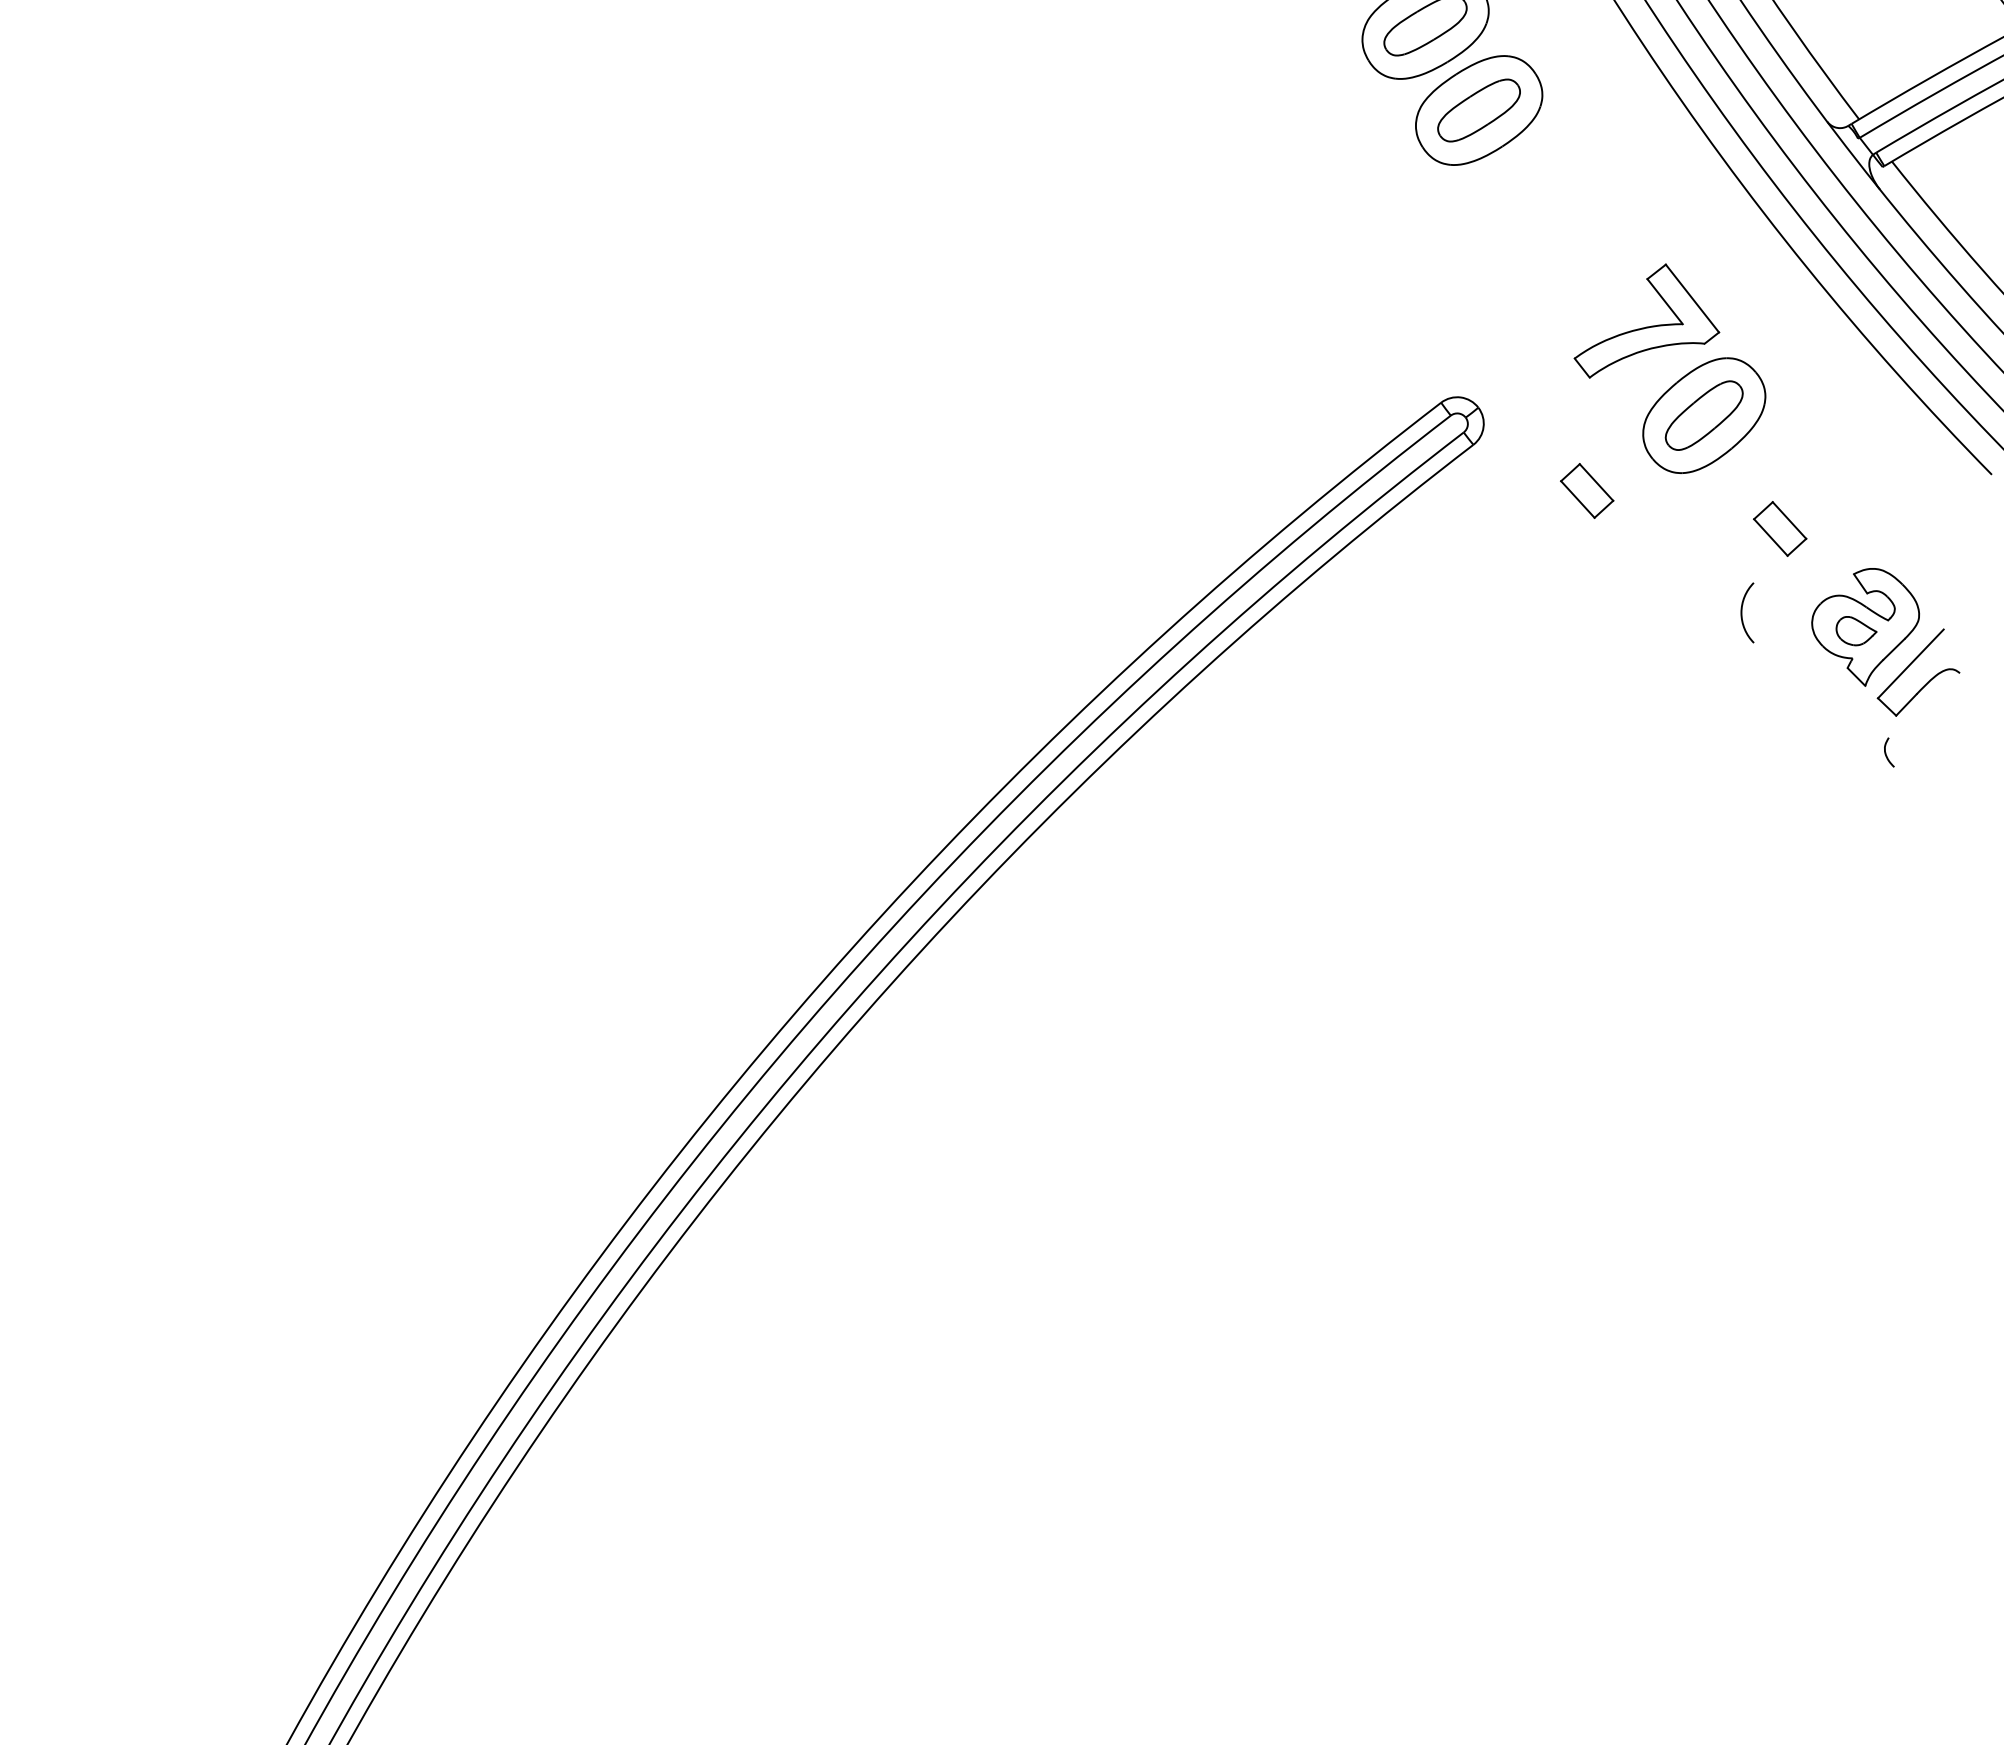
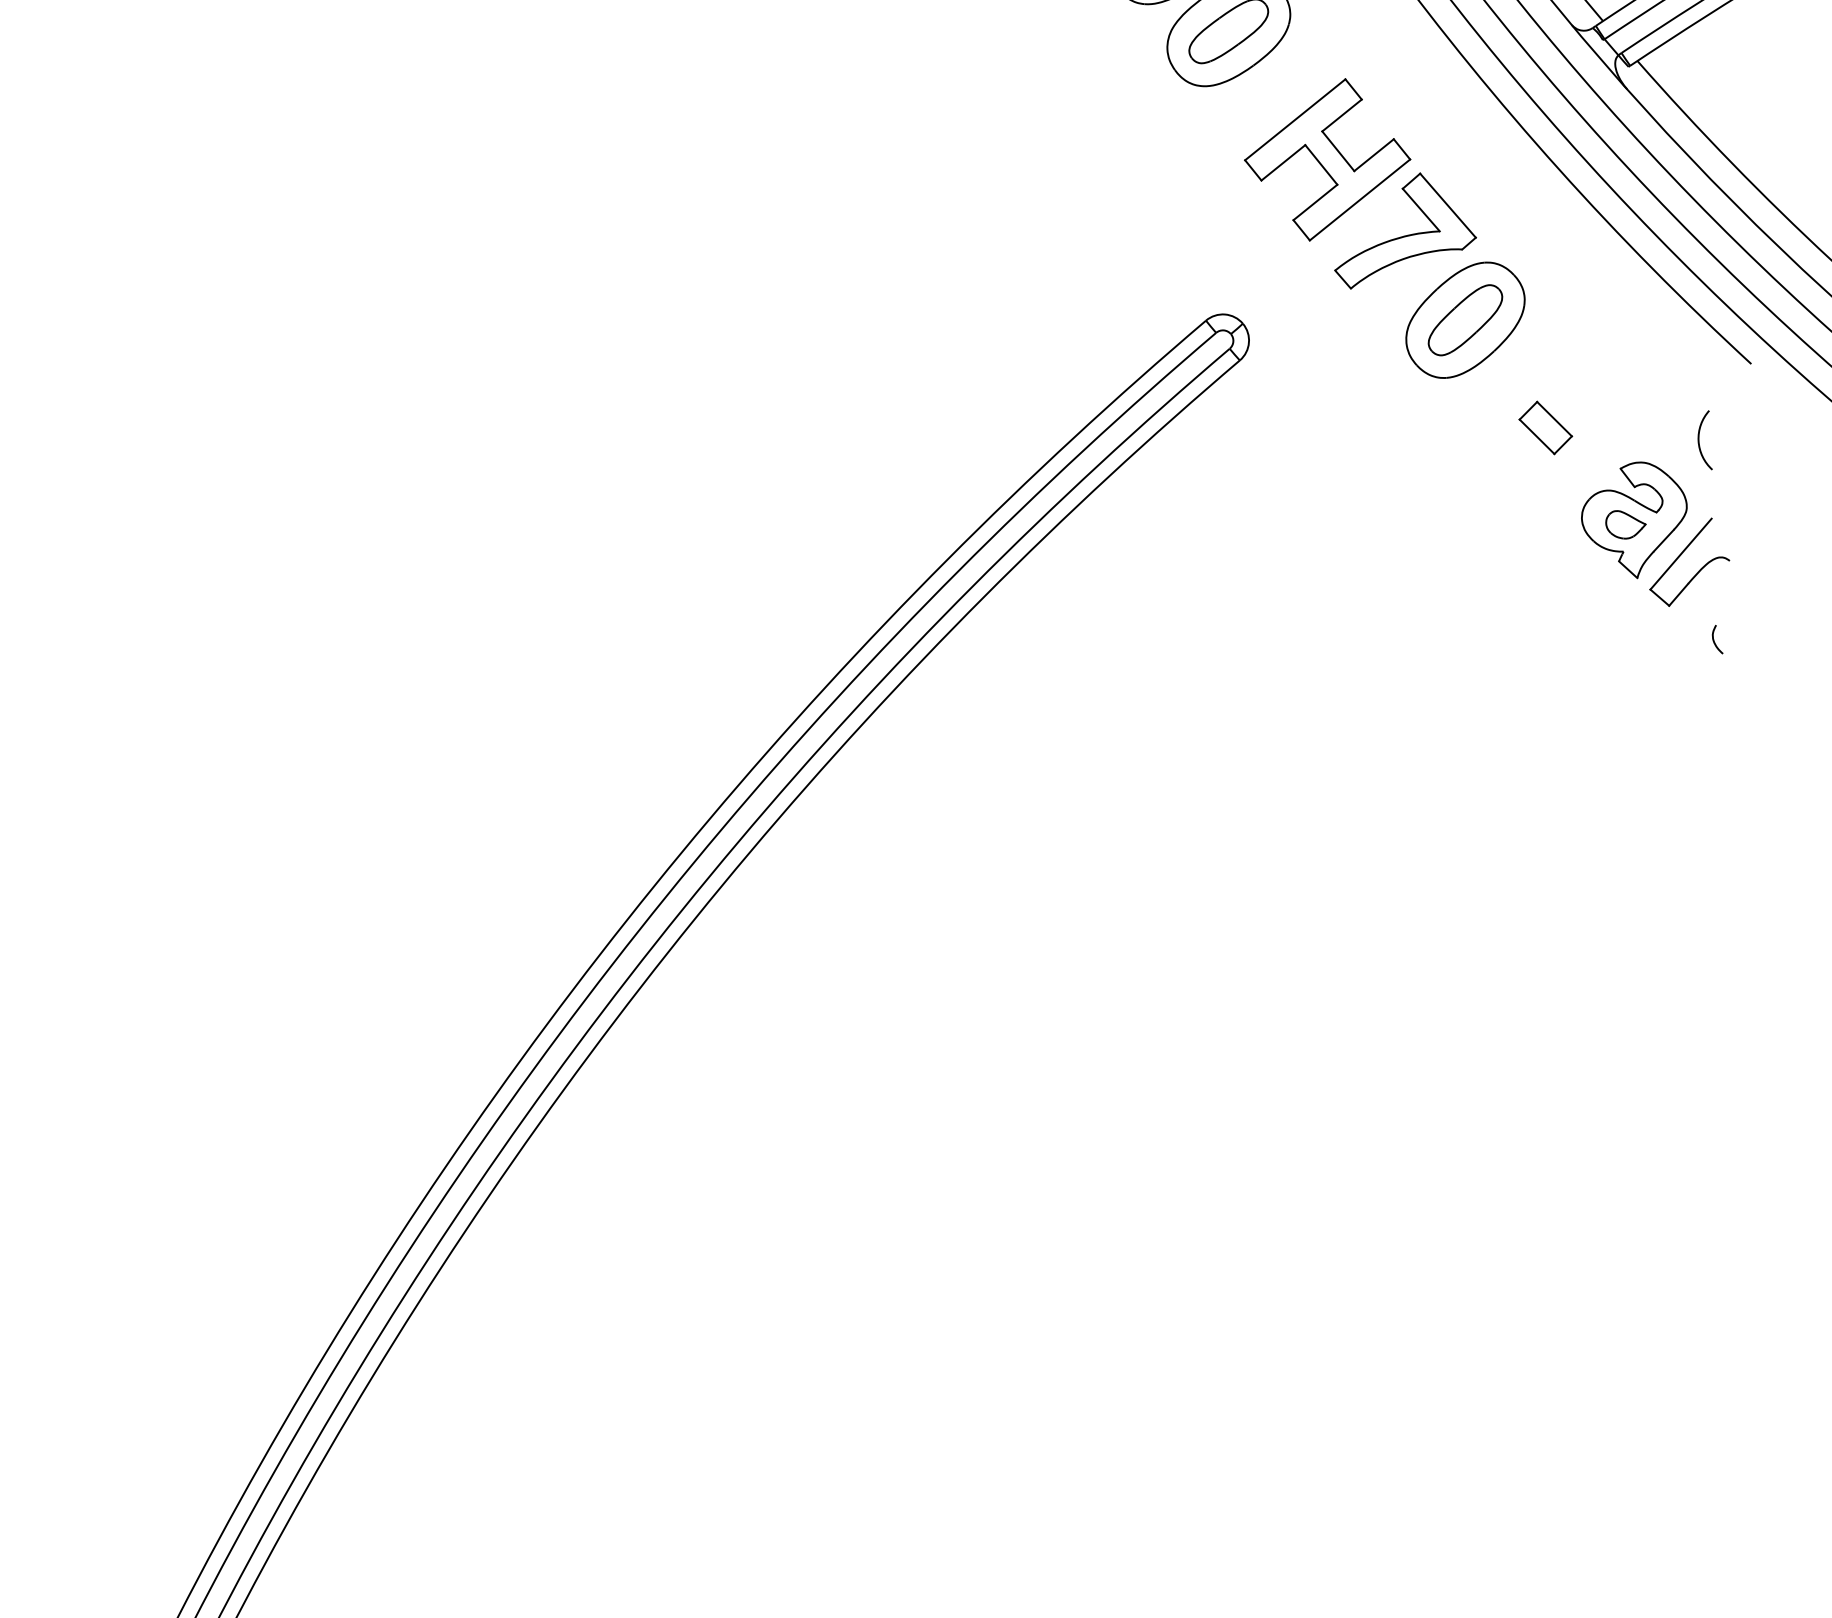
part: (1572, 245) -> (1327, 159), added
part: (1587, 490) -> (1354, 399), removed
arc: (1742, 612) -> (1699, 440), moved
curve: (1886, 752) -> (1714, 639), moved

